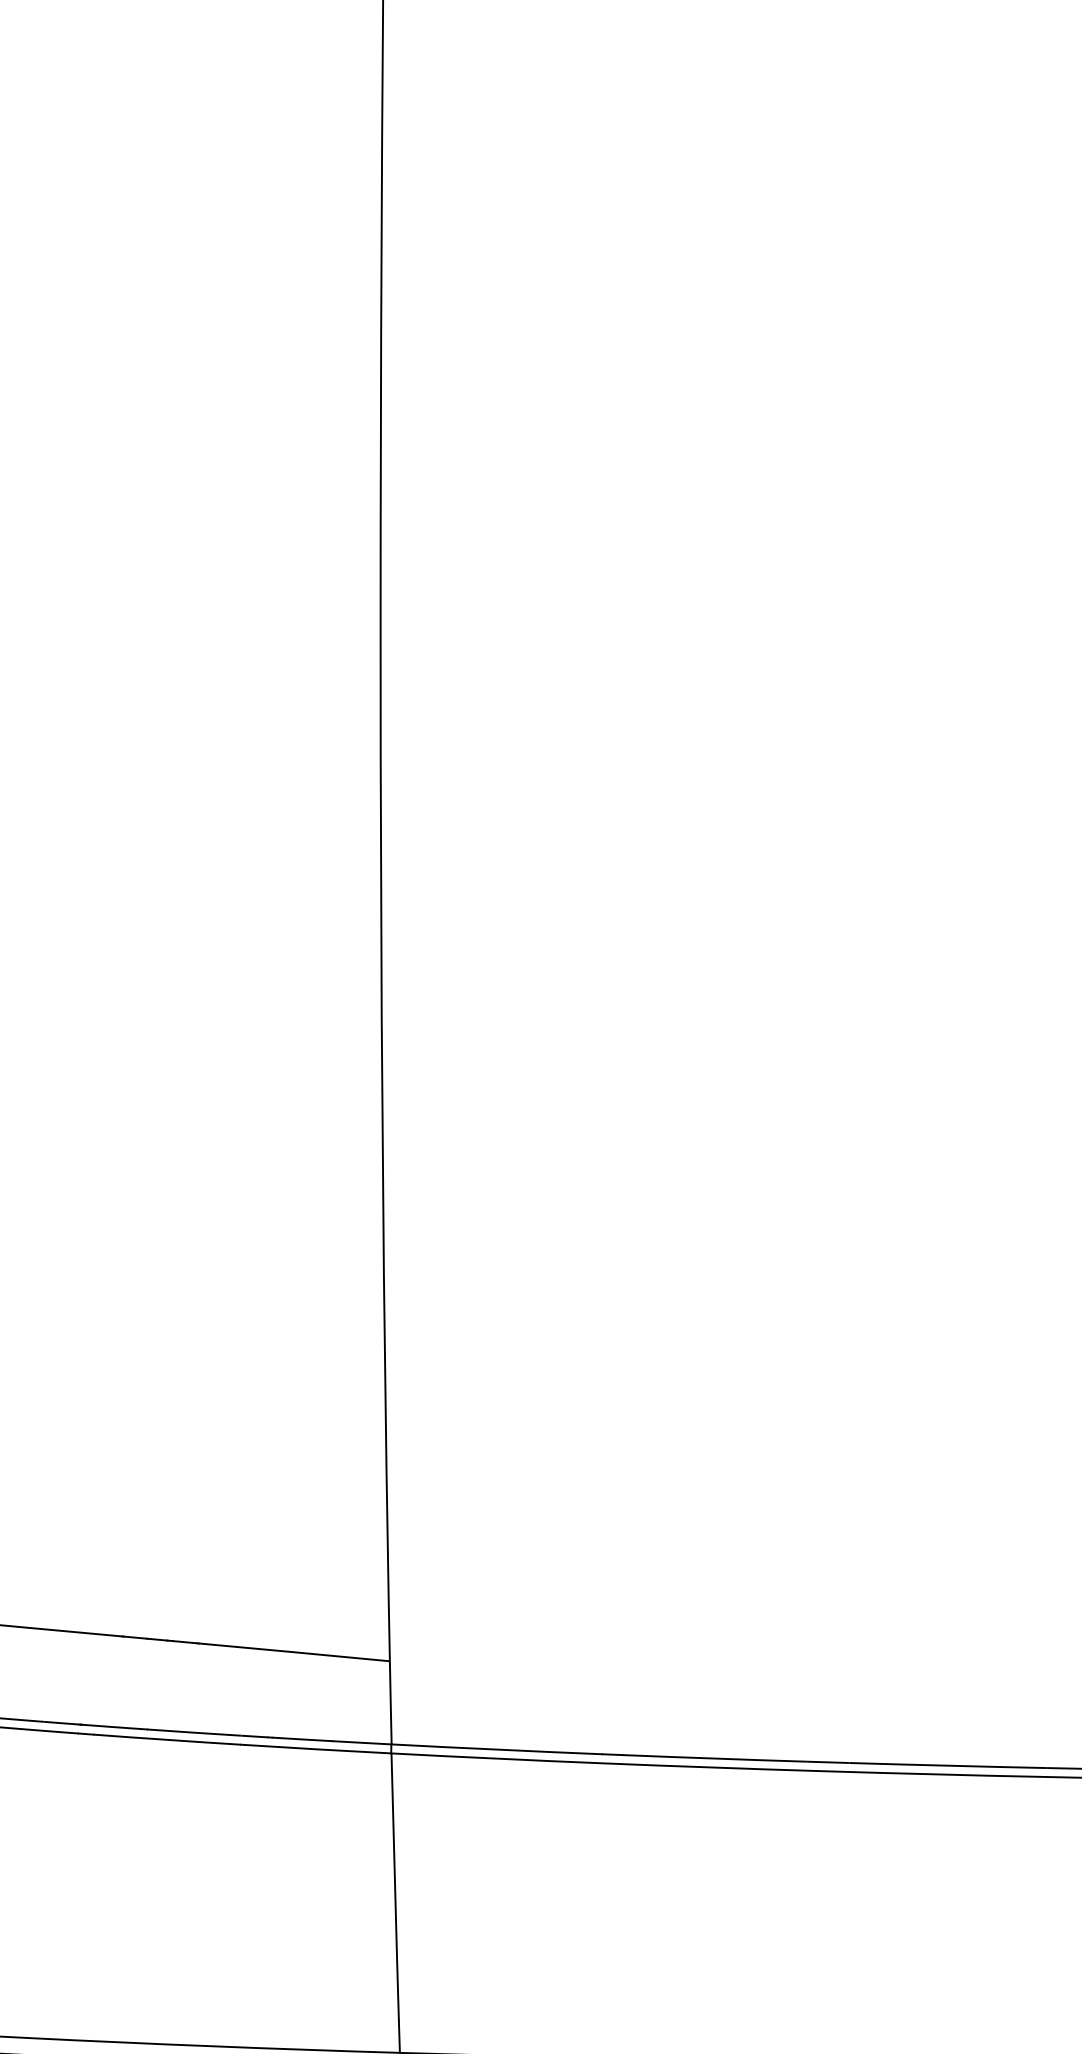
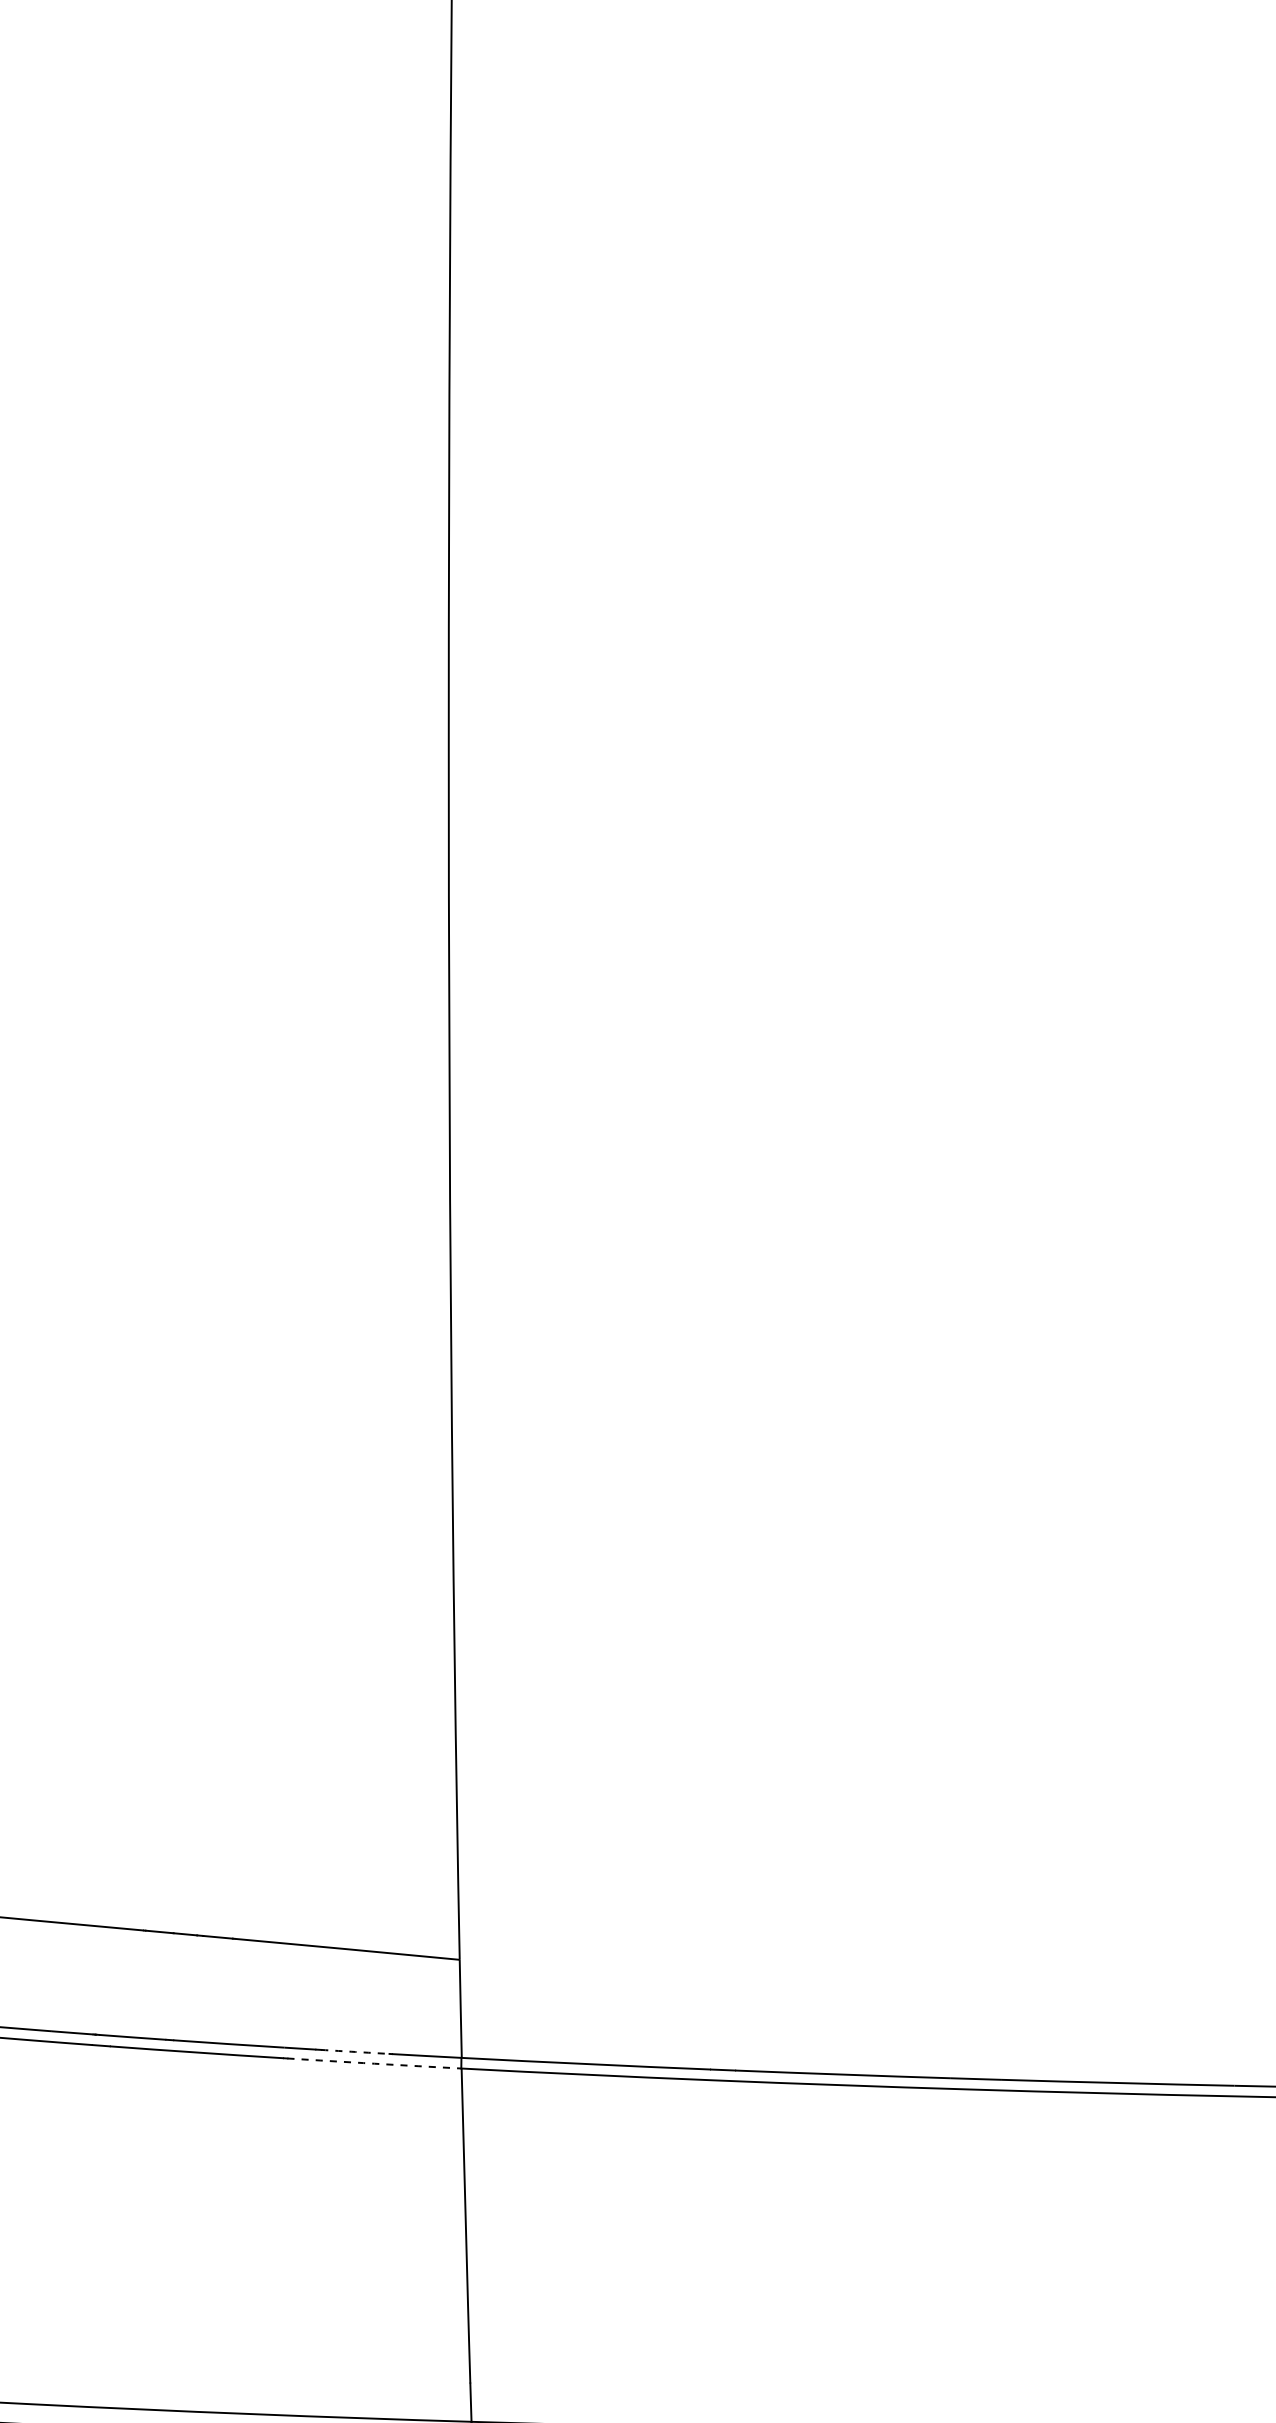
arc: (301, 1738) -> (355, 2051), solid -> dashed
arc: (317, 1749) -> (374, 2063), solid -> dashed

